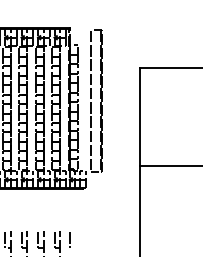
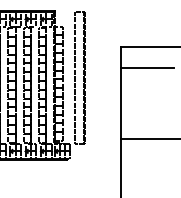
line: (169, 90) -> (147, 68), added

